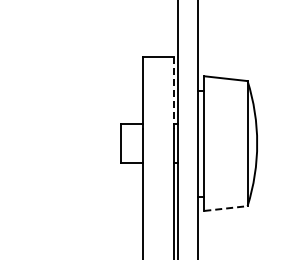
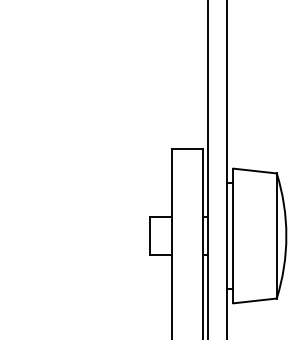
line: (173, 93) -> (202, 185), dashed -> solid
line: (226, 208) -> (255, 300), dashed -> solid

